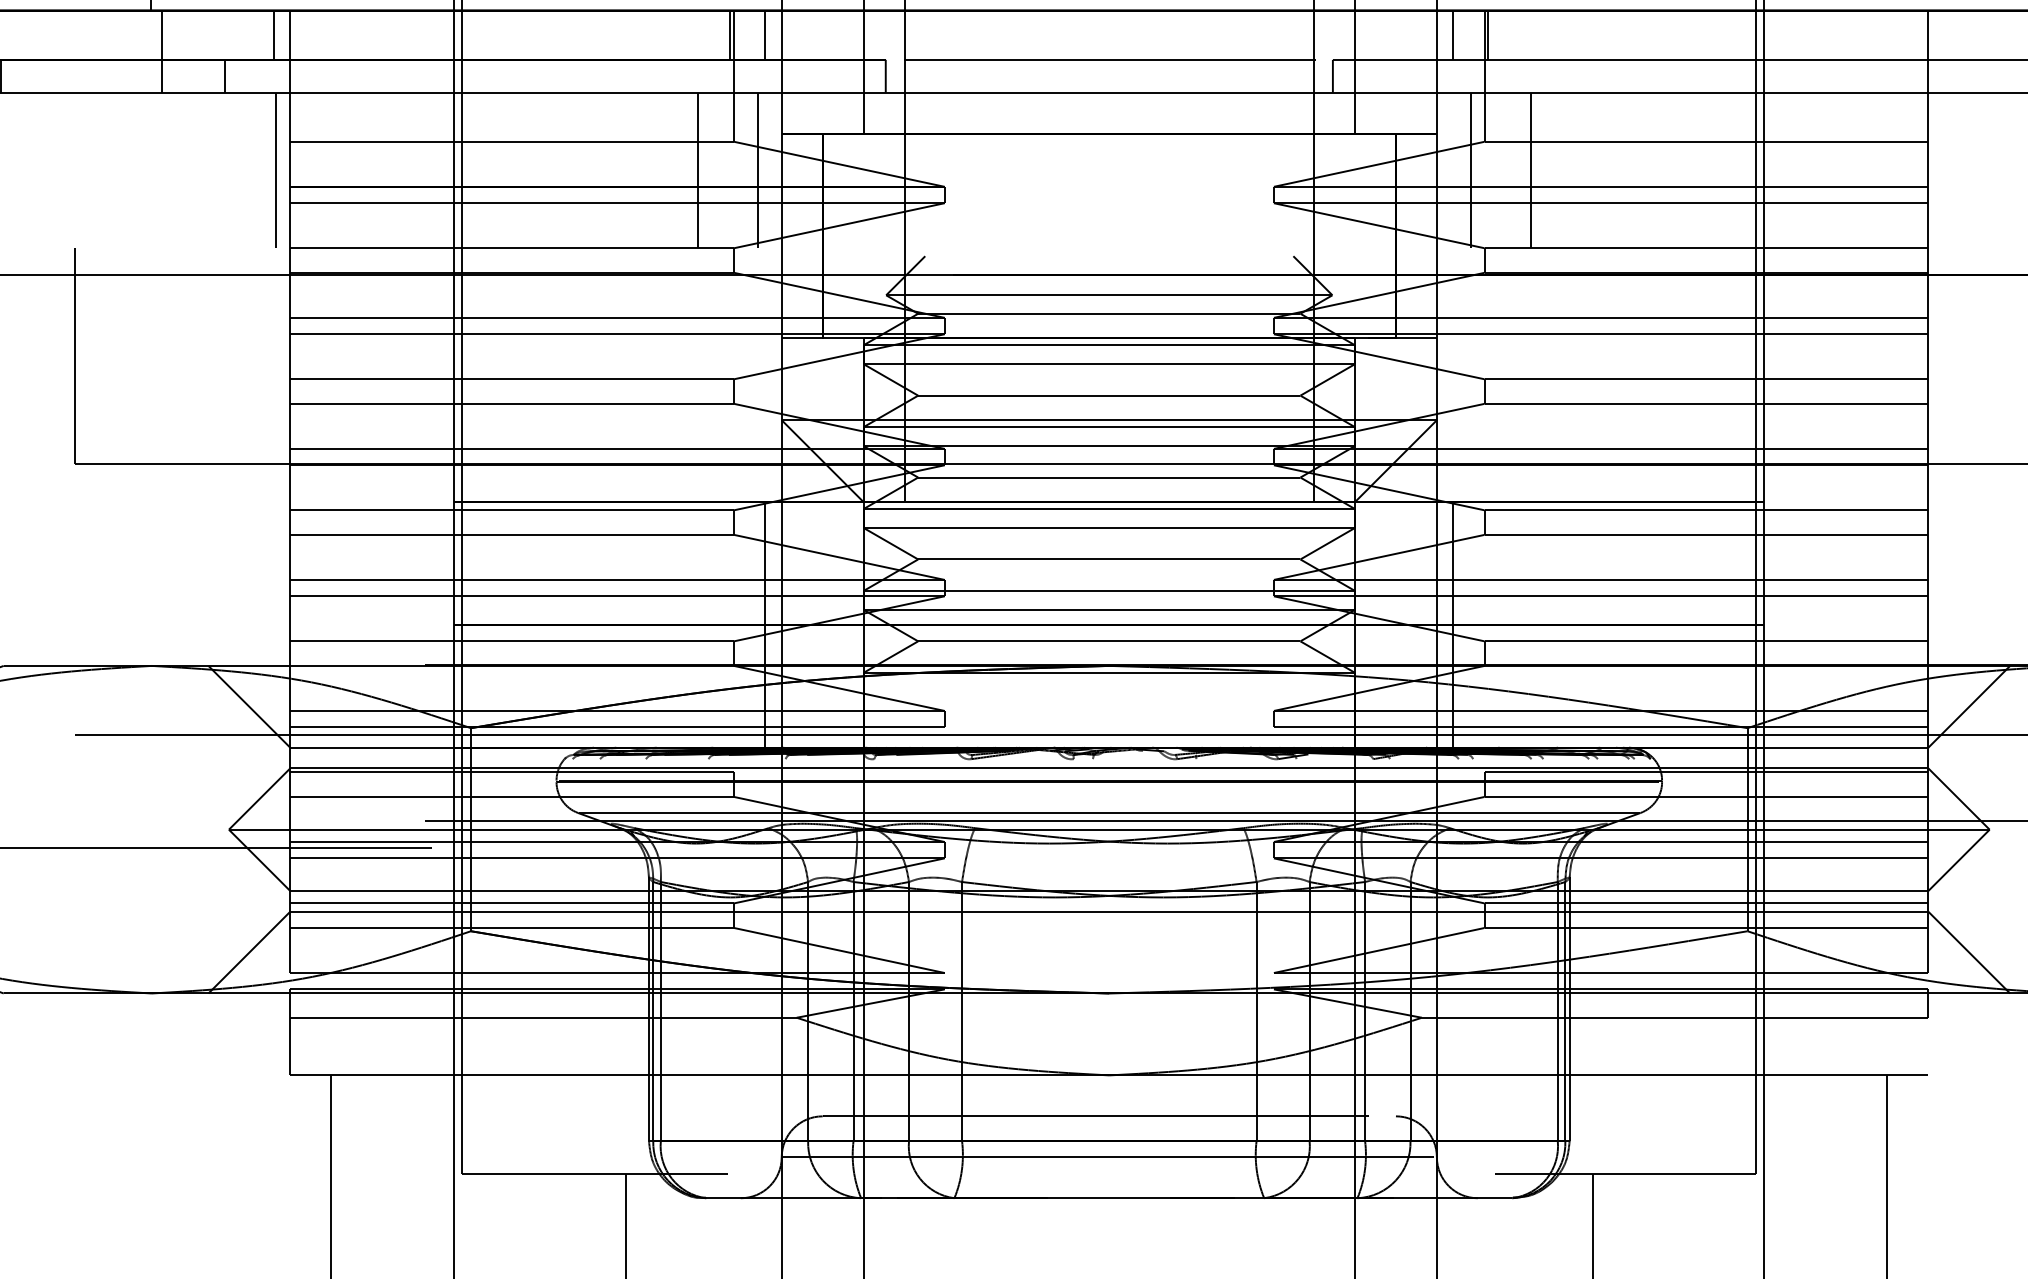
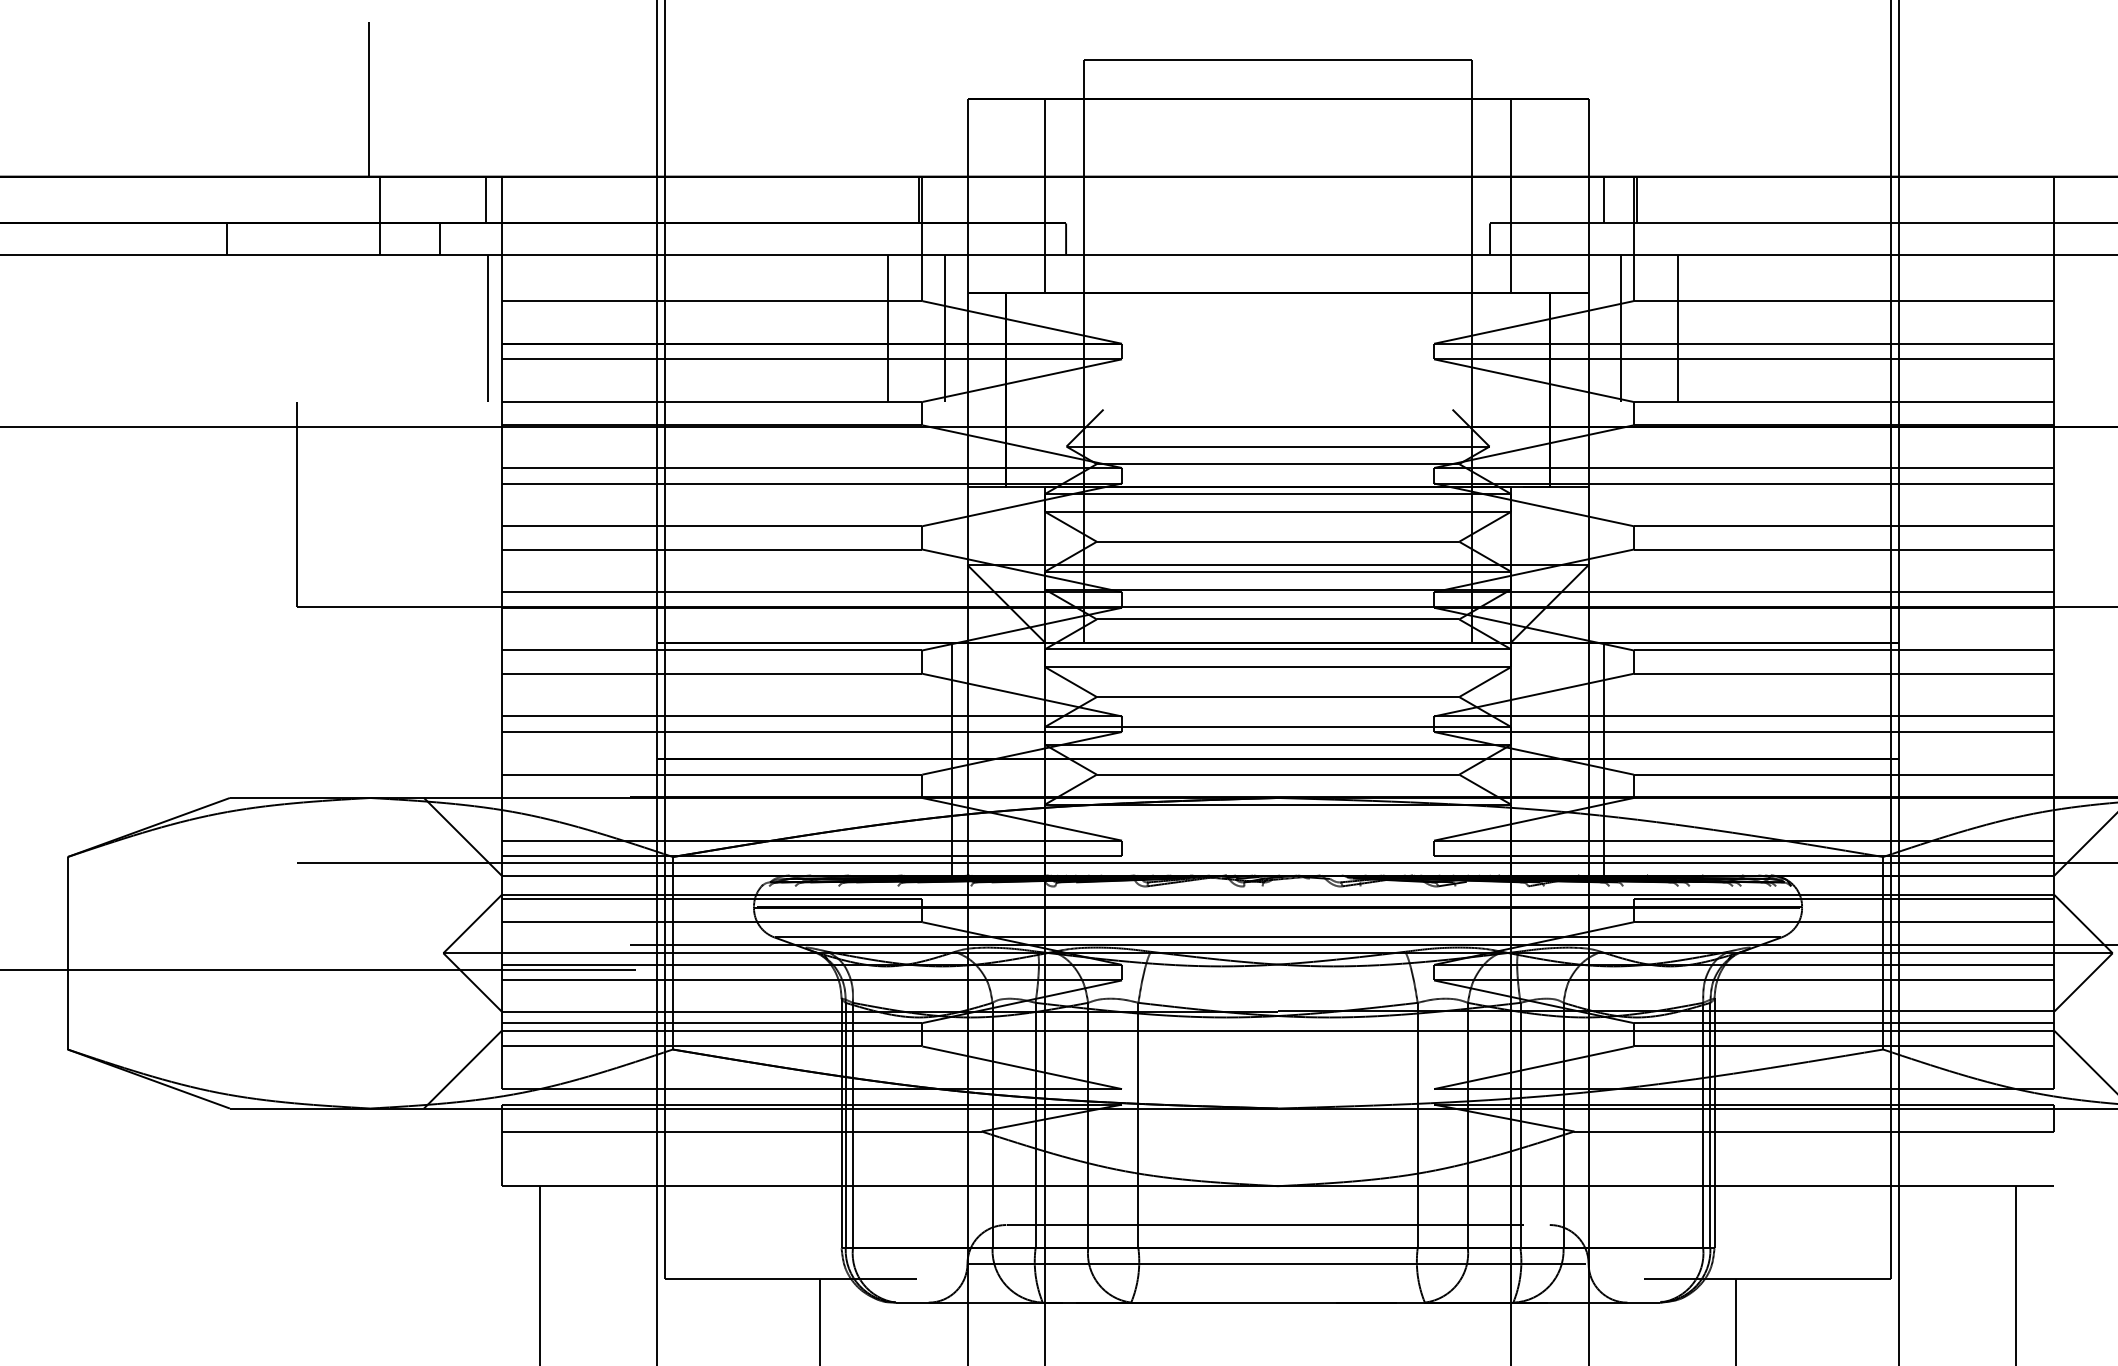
line: (764, 34) -> (951, 199), removed
line: (1109, 59) -> (1278, 223), removed

